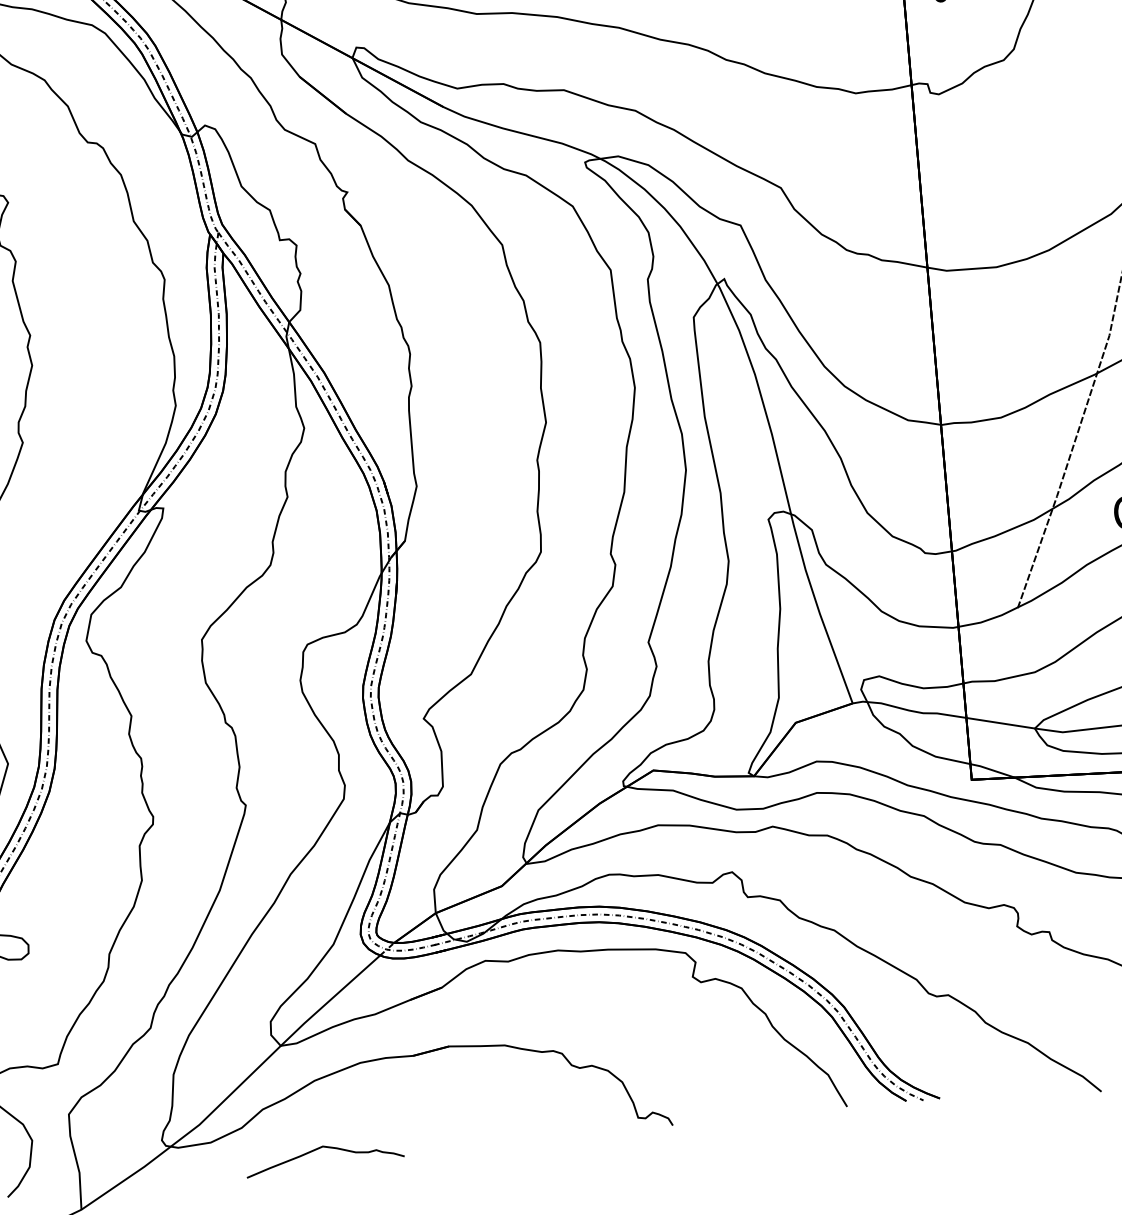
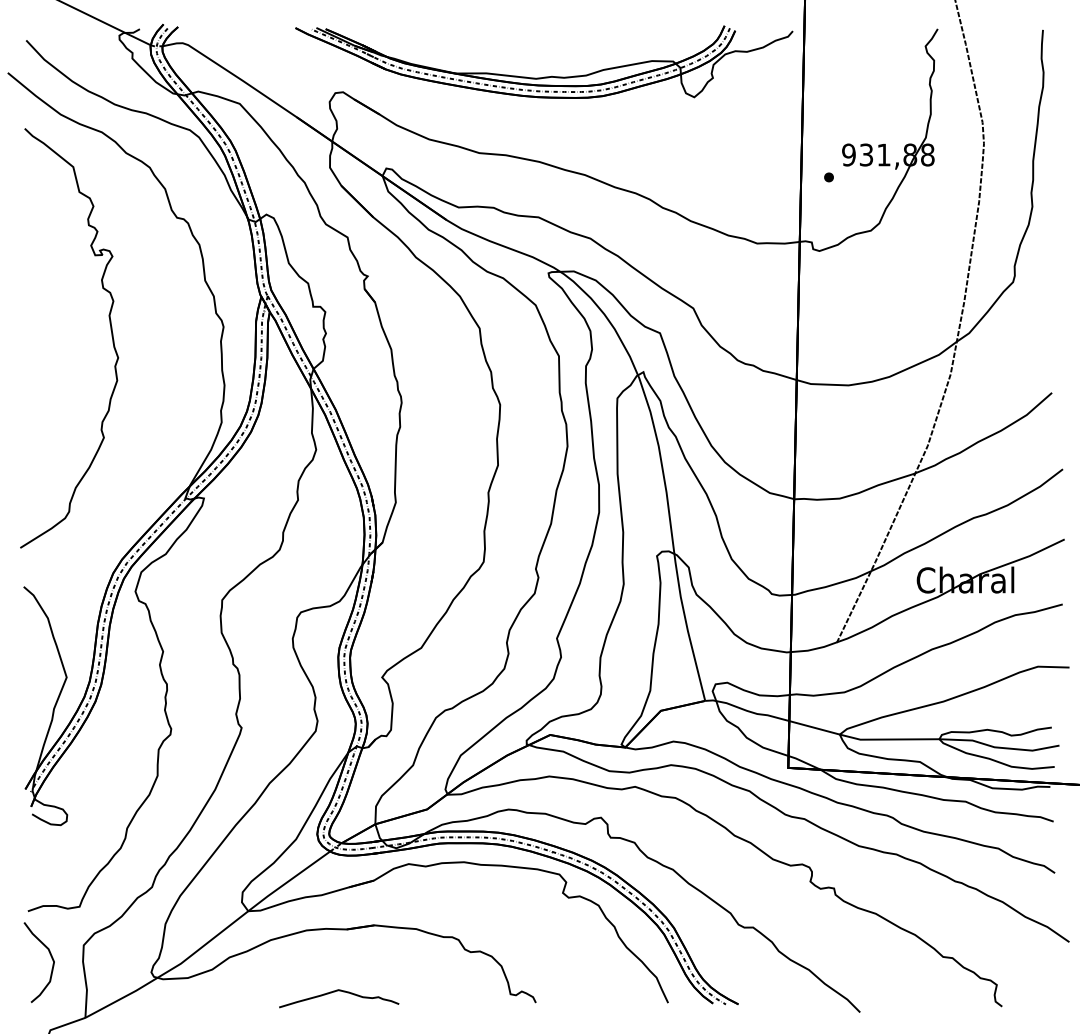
curve: (324, 1148) -> (339, 991), moved

